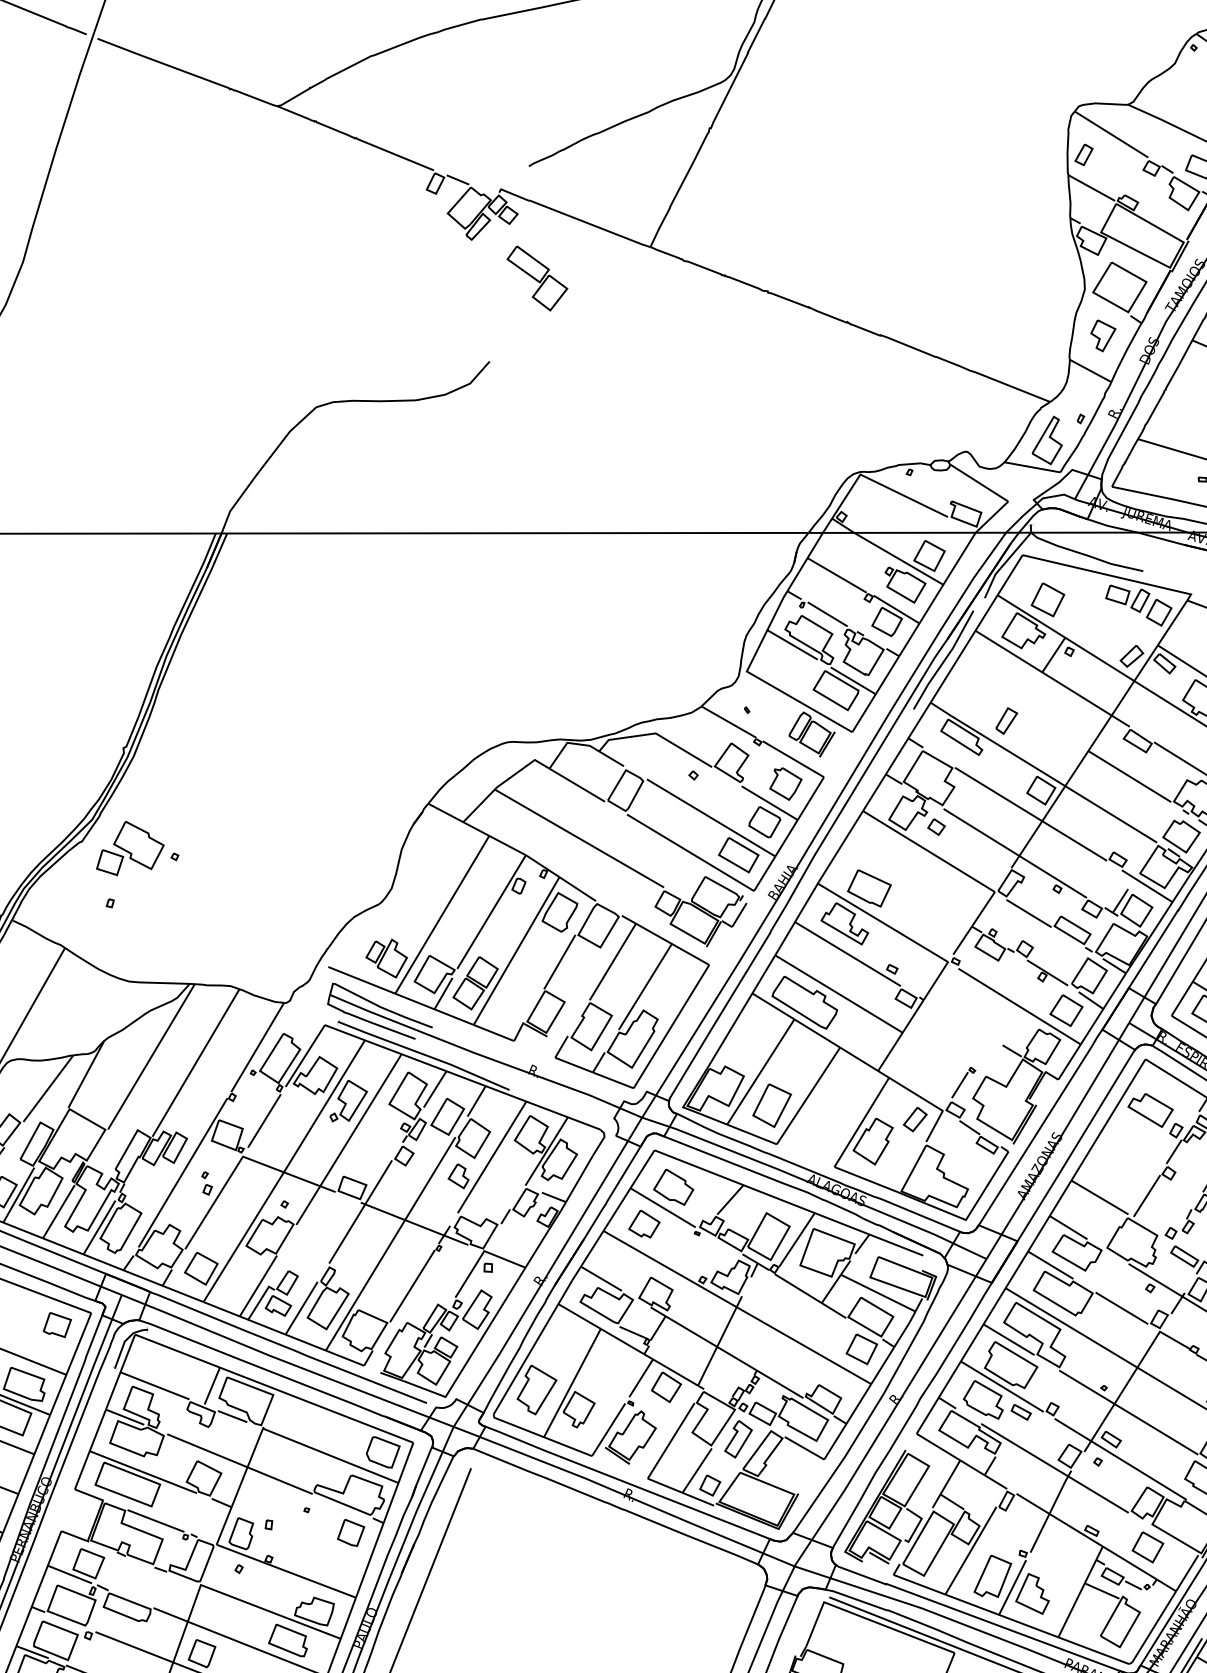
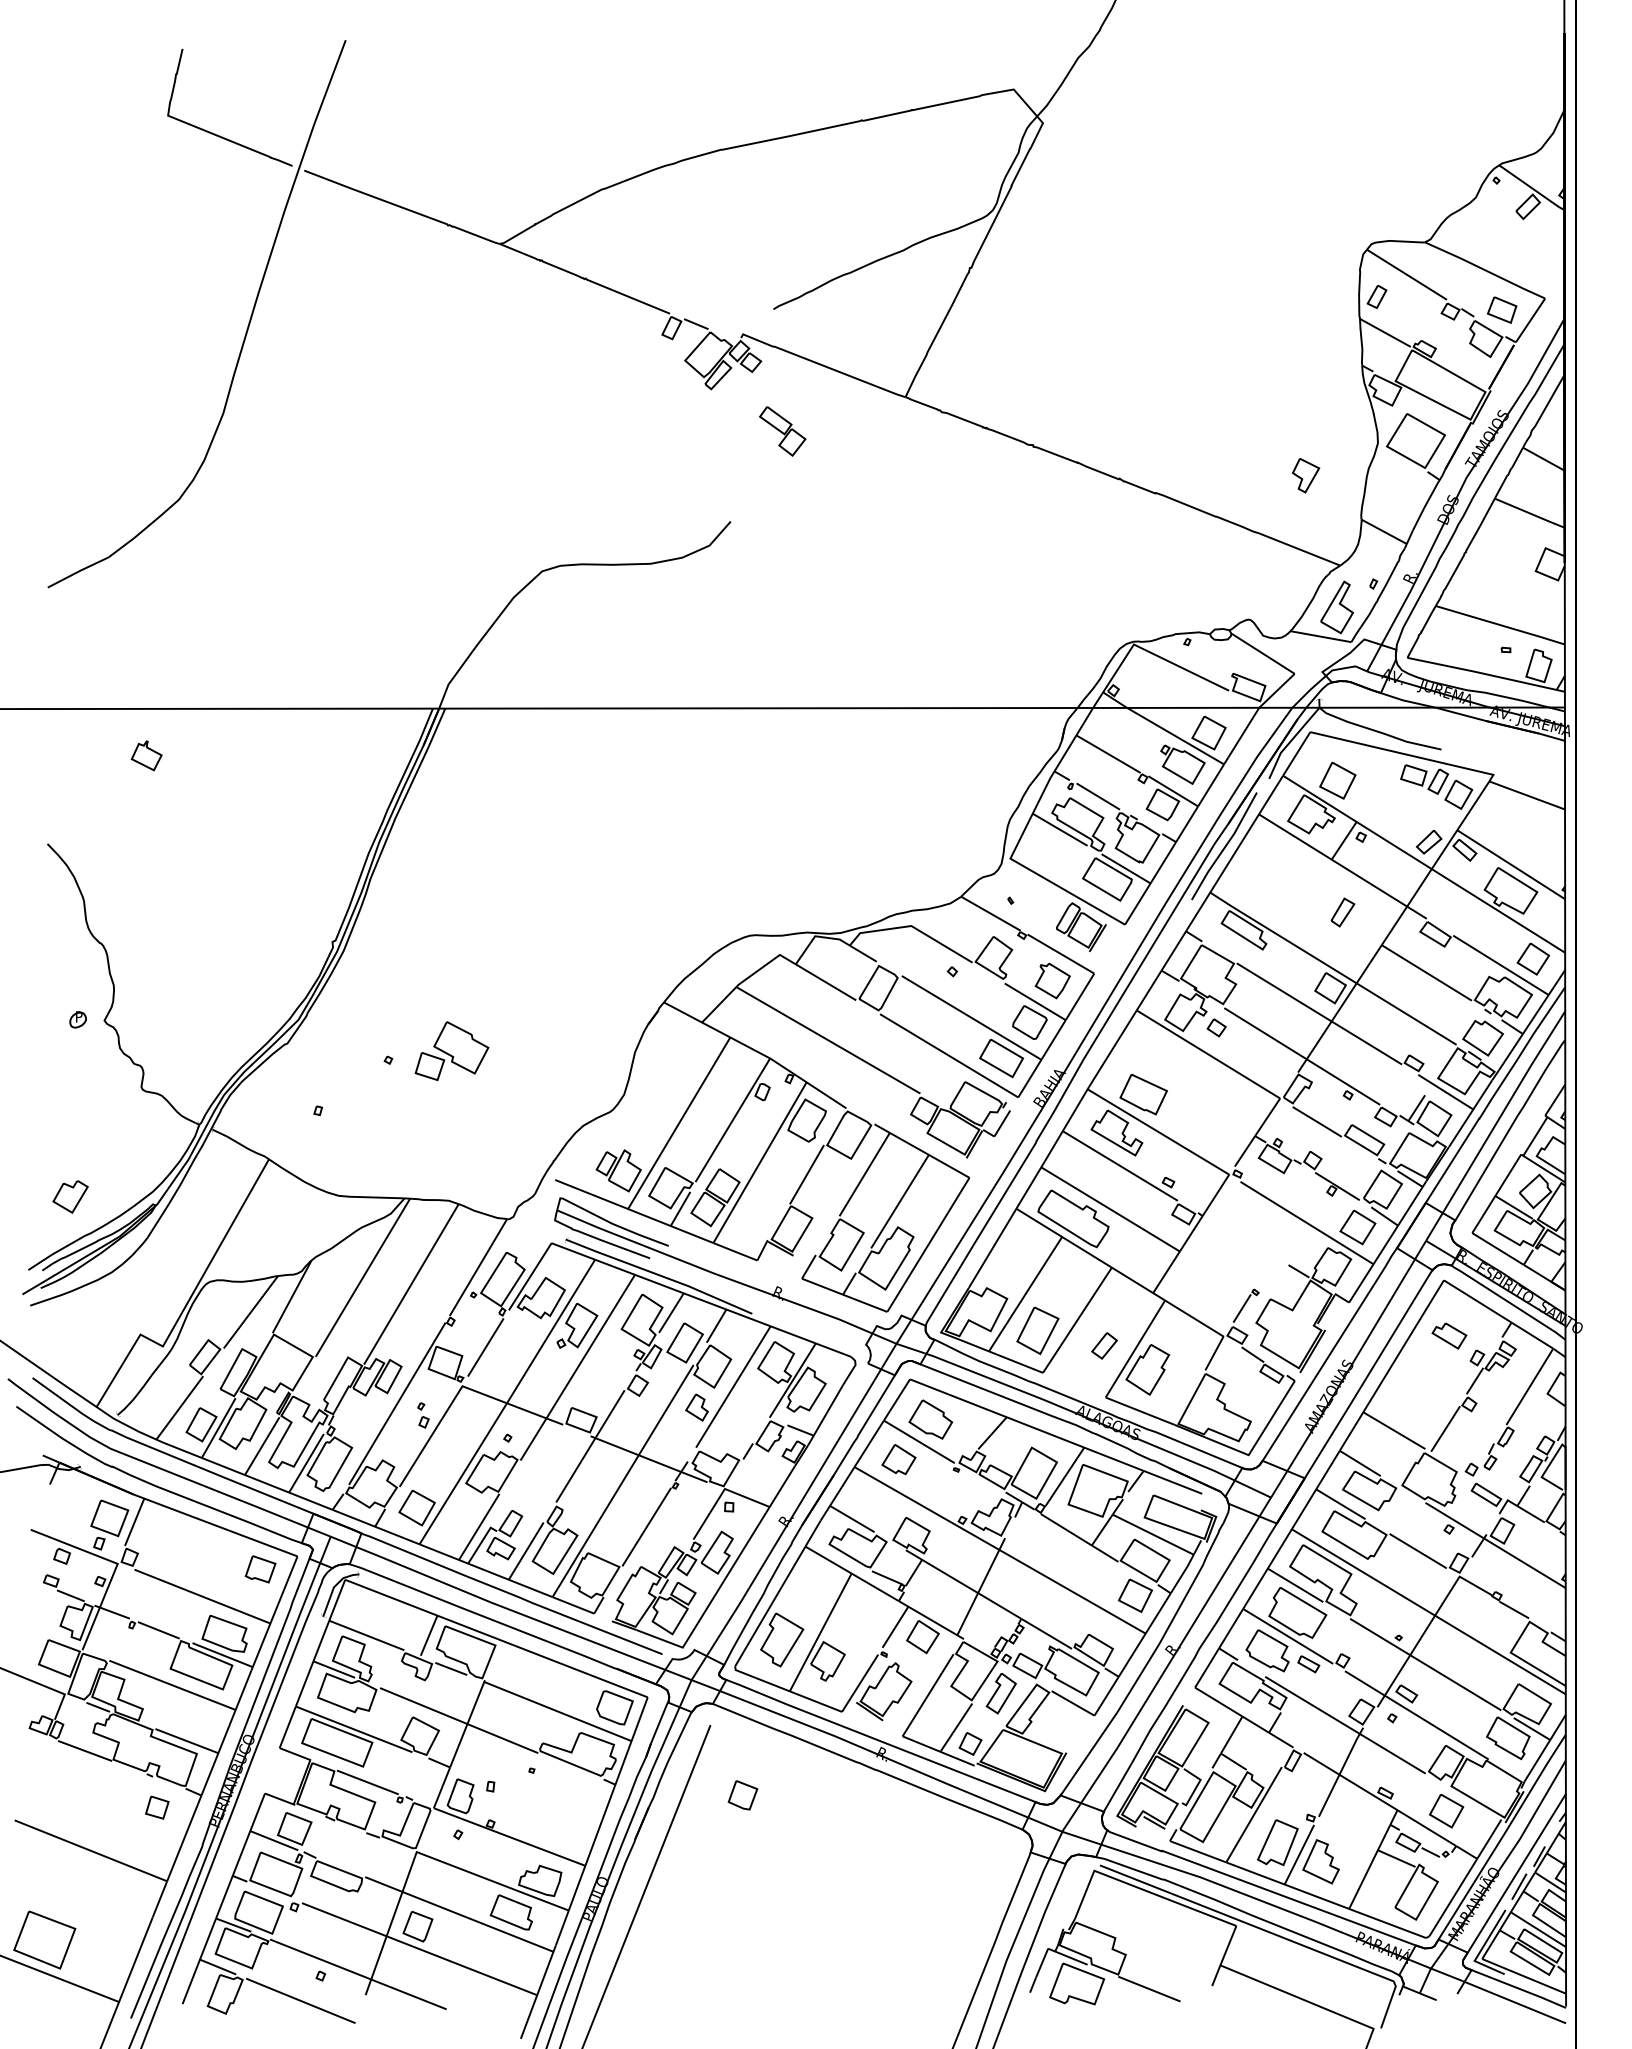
part: (537, 278) -> (782, 431), size x0.7
part: (1103, 335) -> (1306, 475), moved
part: (1006, 720) -> (1342, 912), moved
part: (129, 848) -> (451, 1051), moved
part: (1150, 1109) -> (1449, 1335), size x0.7
part: (915, 1119) -> (1104, 1345), moved
part: (350, 1533) -> (742, 1795), moved

